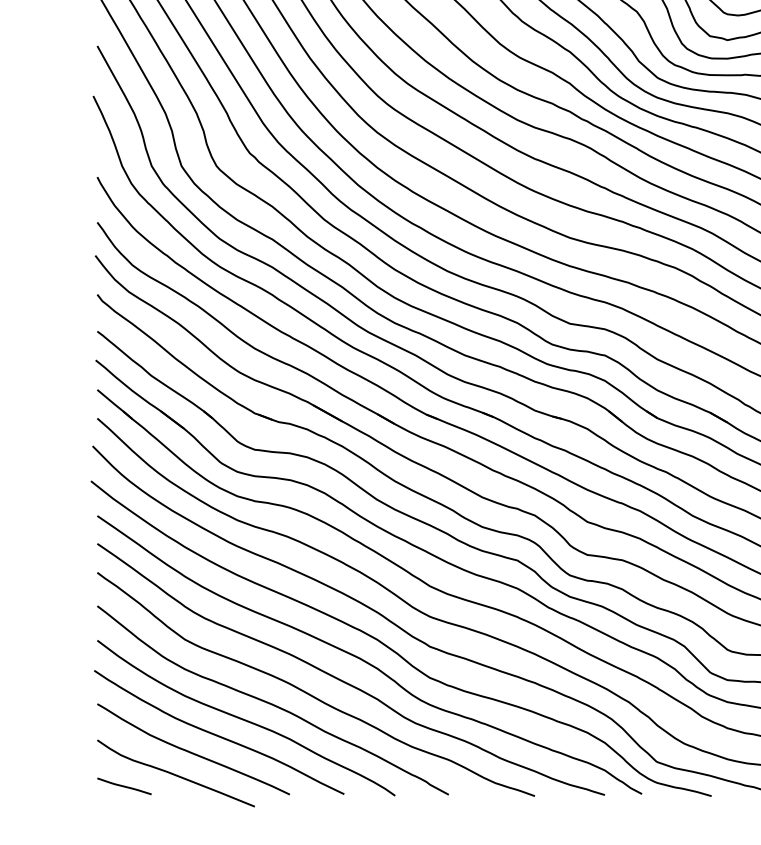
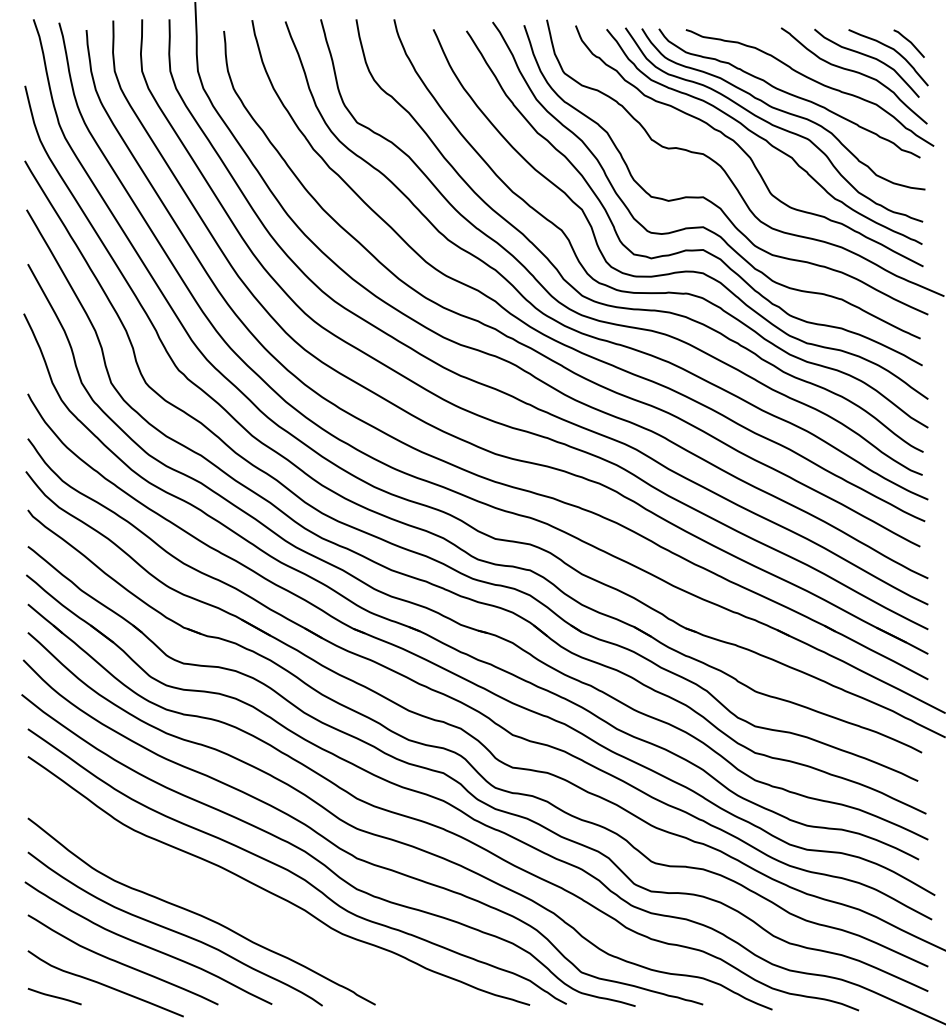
curve: (311, 694) -> (239, 905), removed

